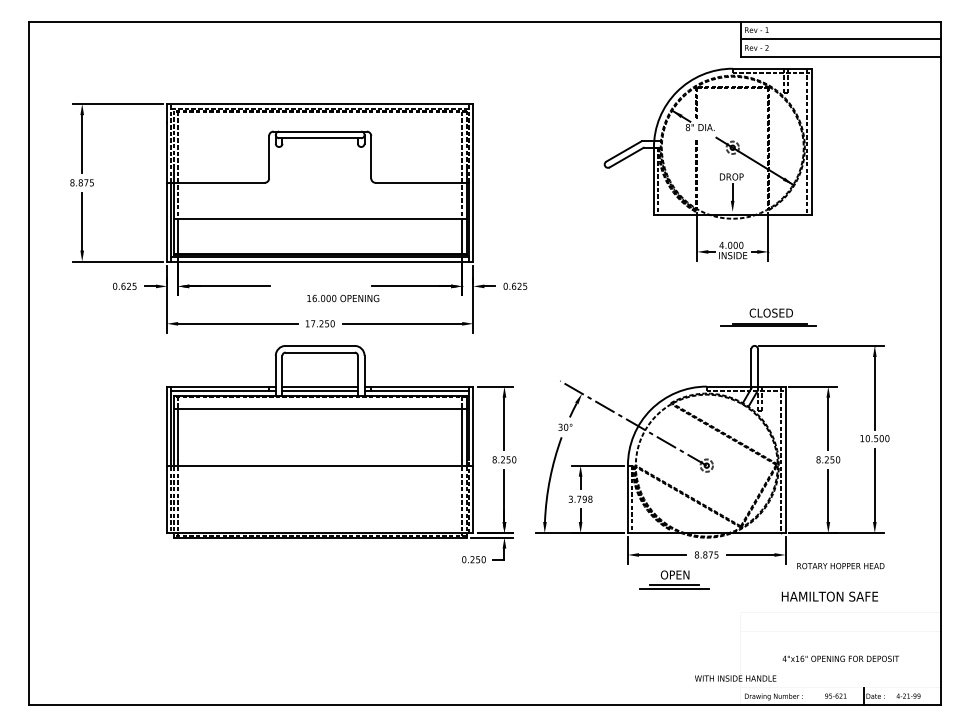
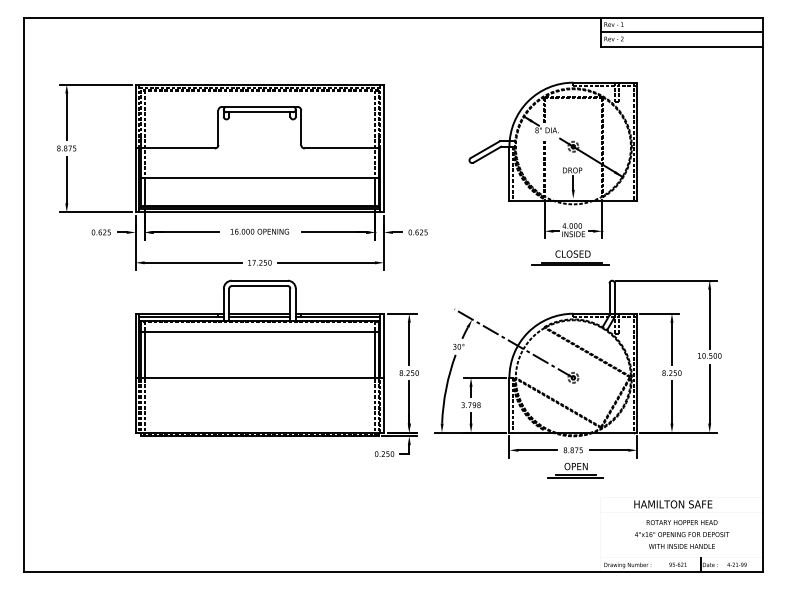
part: (707, 164) -> (552, 160), moved
text: (343, 298) -> (260, 231), moved
part: (768, 317) -> (570, 257), moved
text: (840, 566) -> (681, 522), moved
part: (674, 579) -> (575, 470), moved
text: (829, 596) -> (672, 504), moved
text: (735, 678) -> (681, 546), moved

